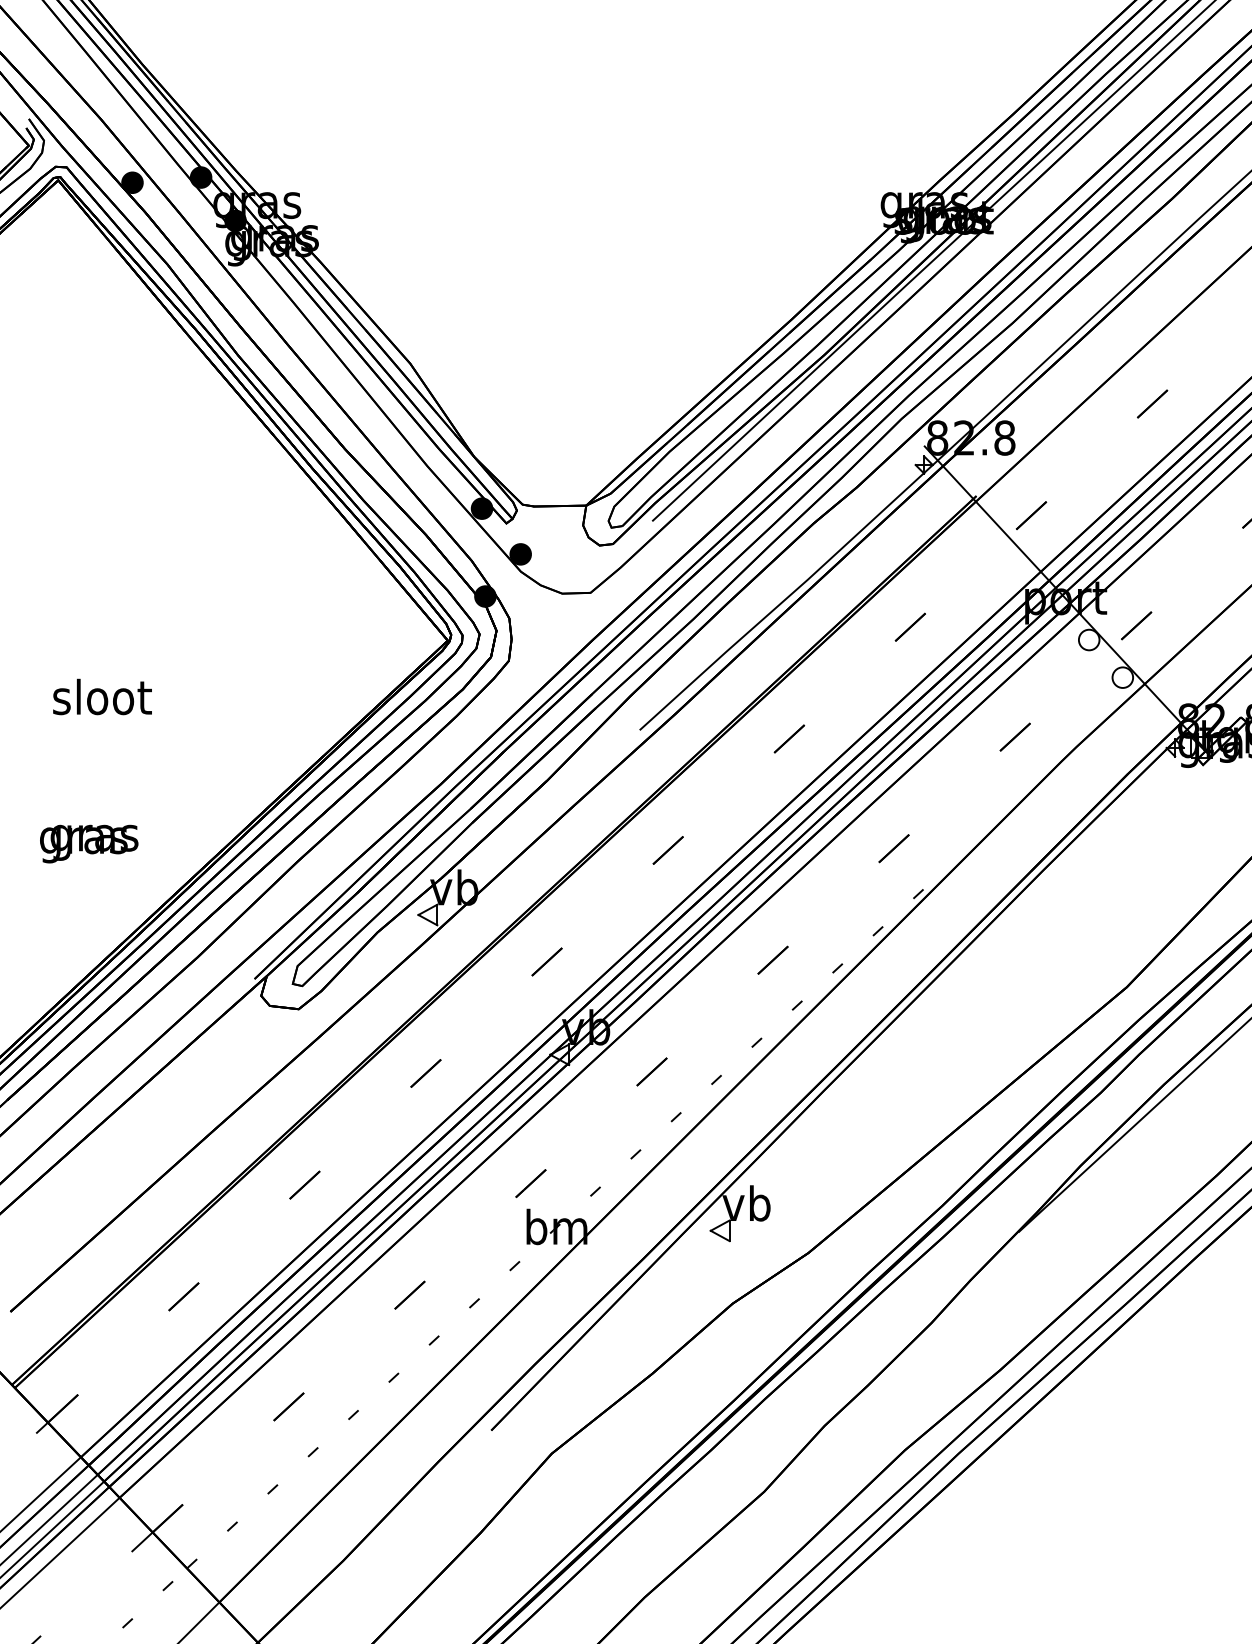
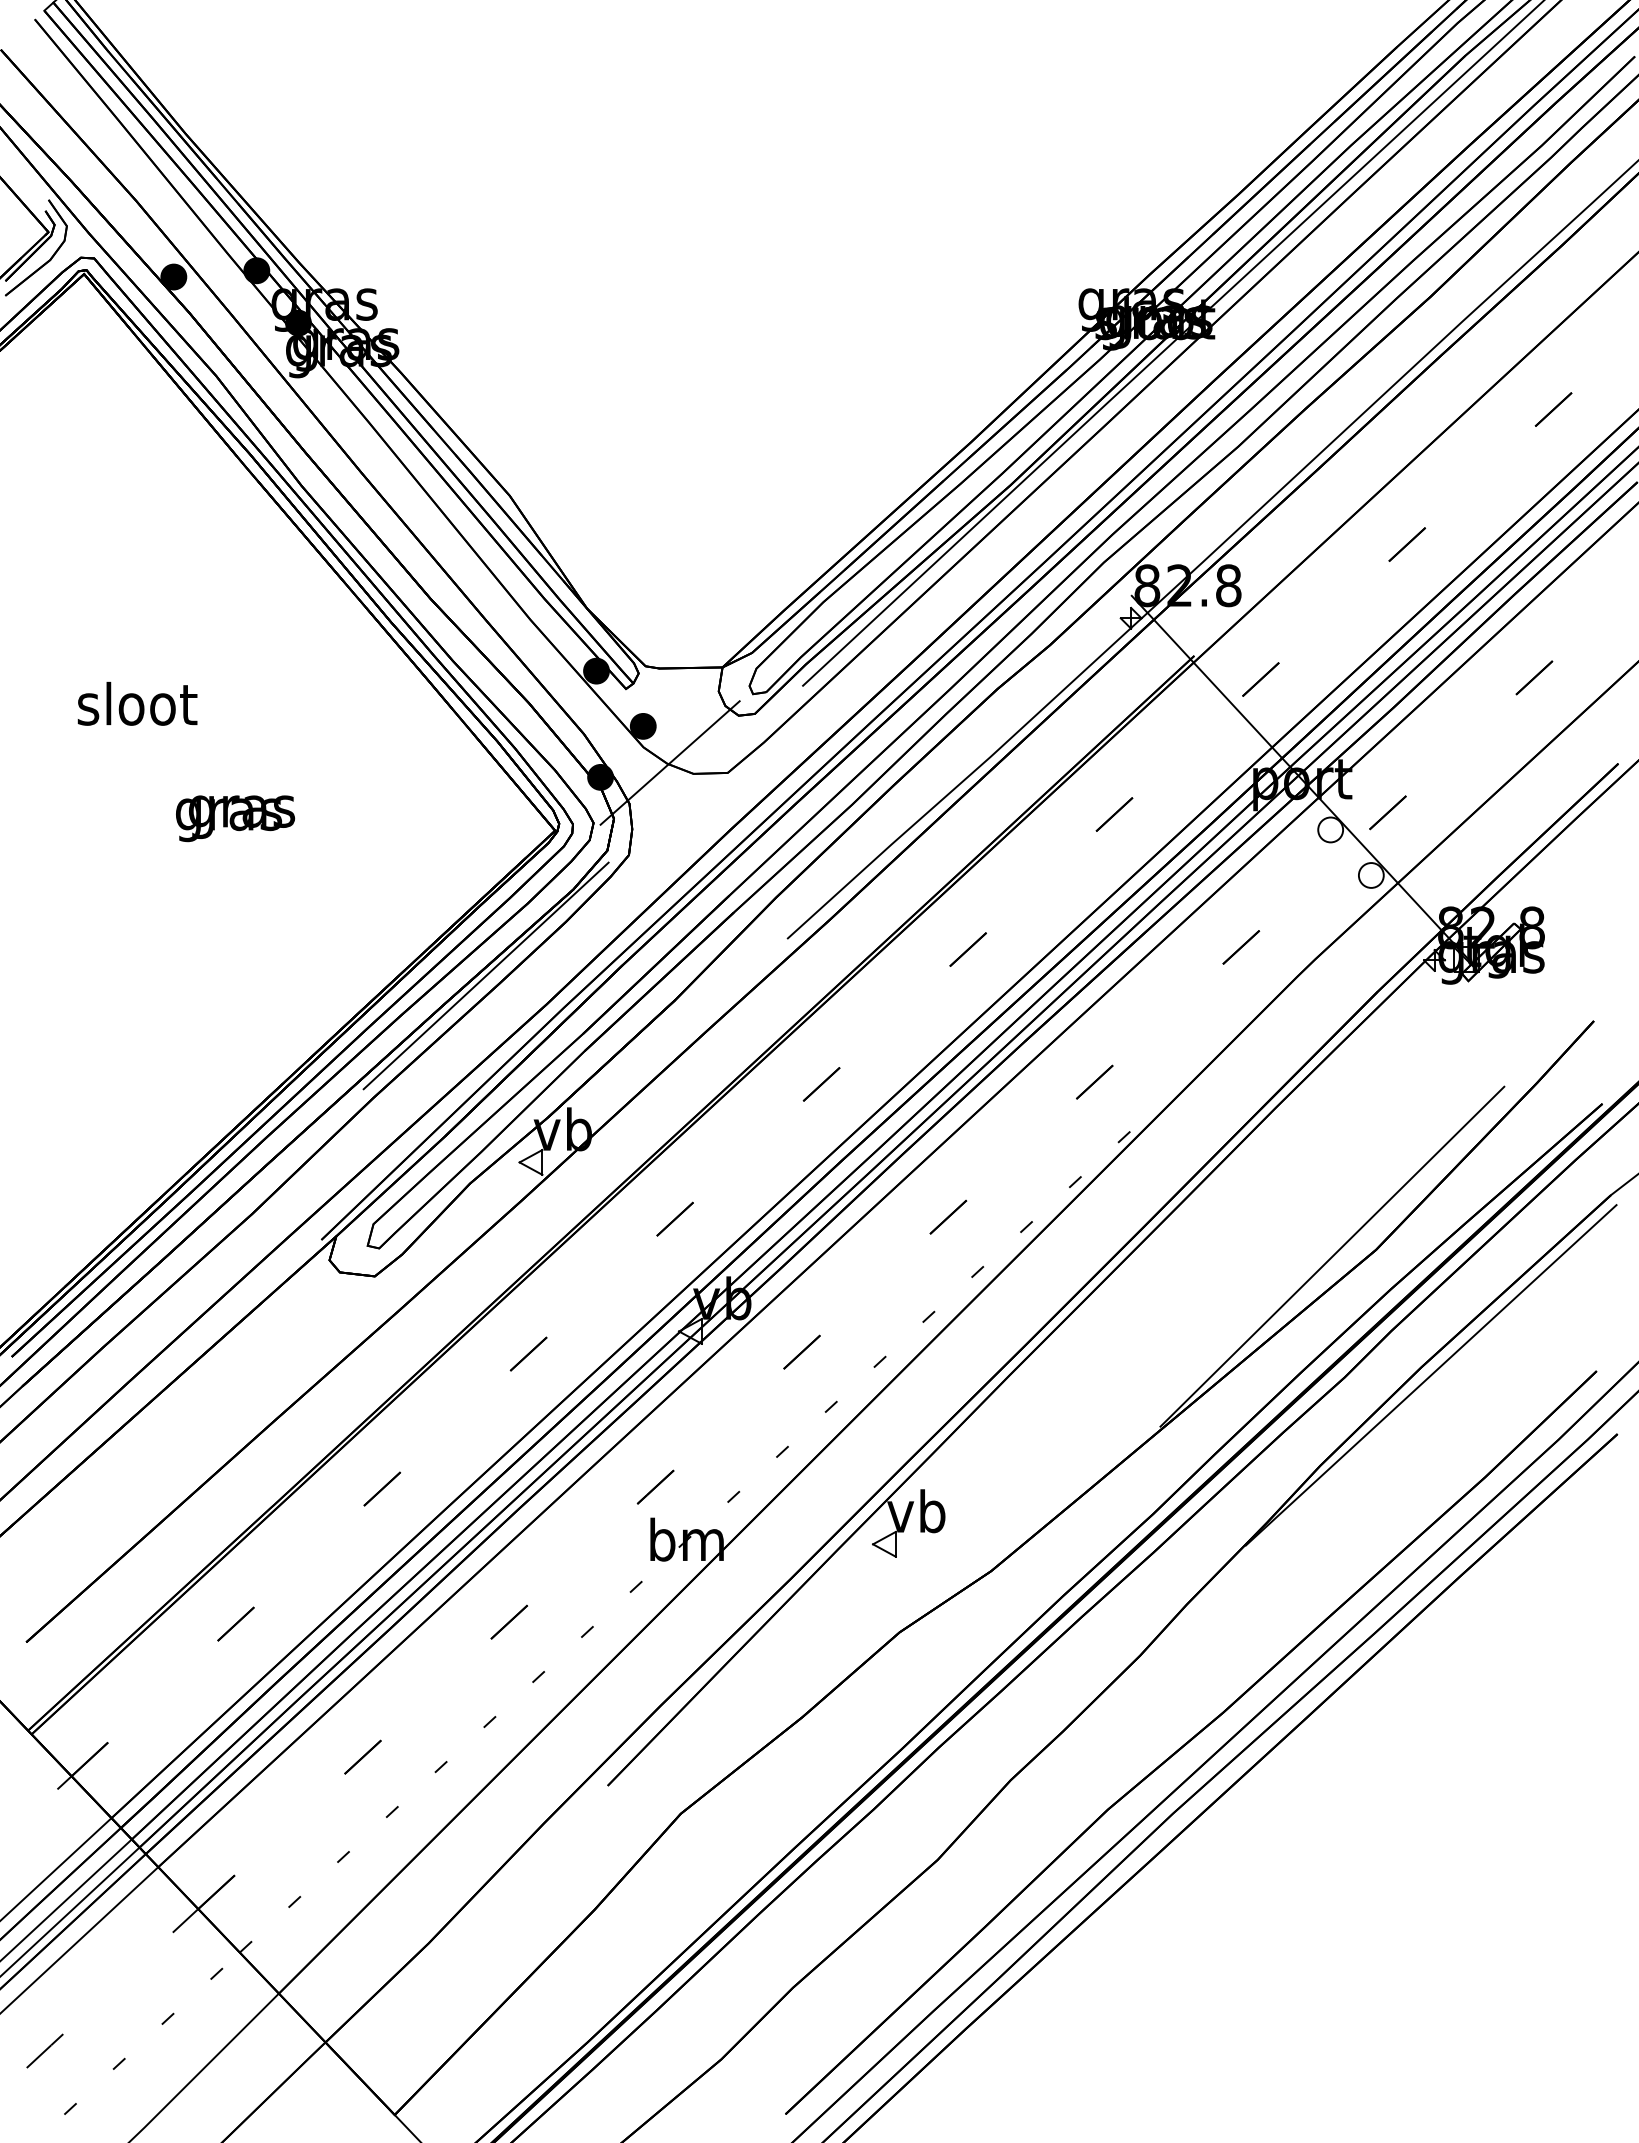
line: (542, 584) -> (669, 762), added
text: (102, 696) -> (137, 703), moved
line: (390, 760) -> (485, 975), added
text: (89, 843) -> (235, 818), moved
line: (1090, 992) -> (1332, 1256), added

